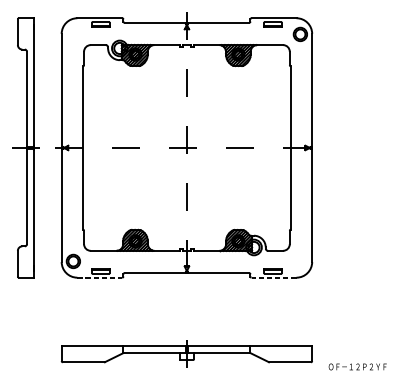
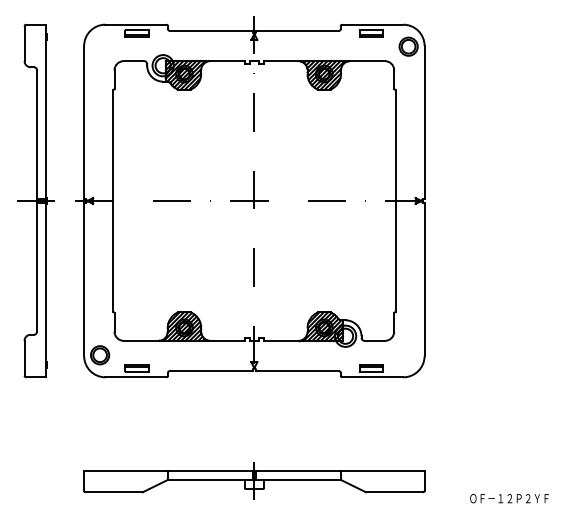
line: (99, 277) -> (135, 377), dashed -> solid
line: (273, 277) -> (372, 377), dashed -> solid
text: (357, 366) -> (509, 498), moved

